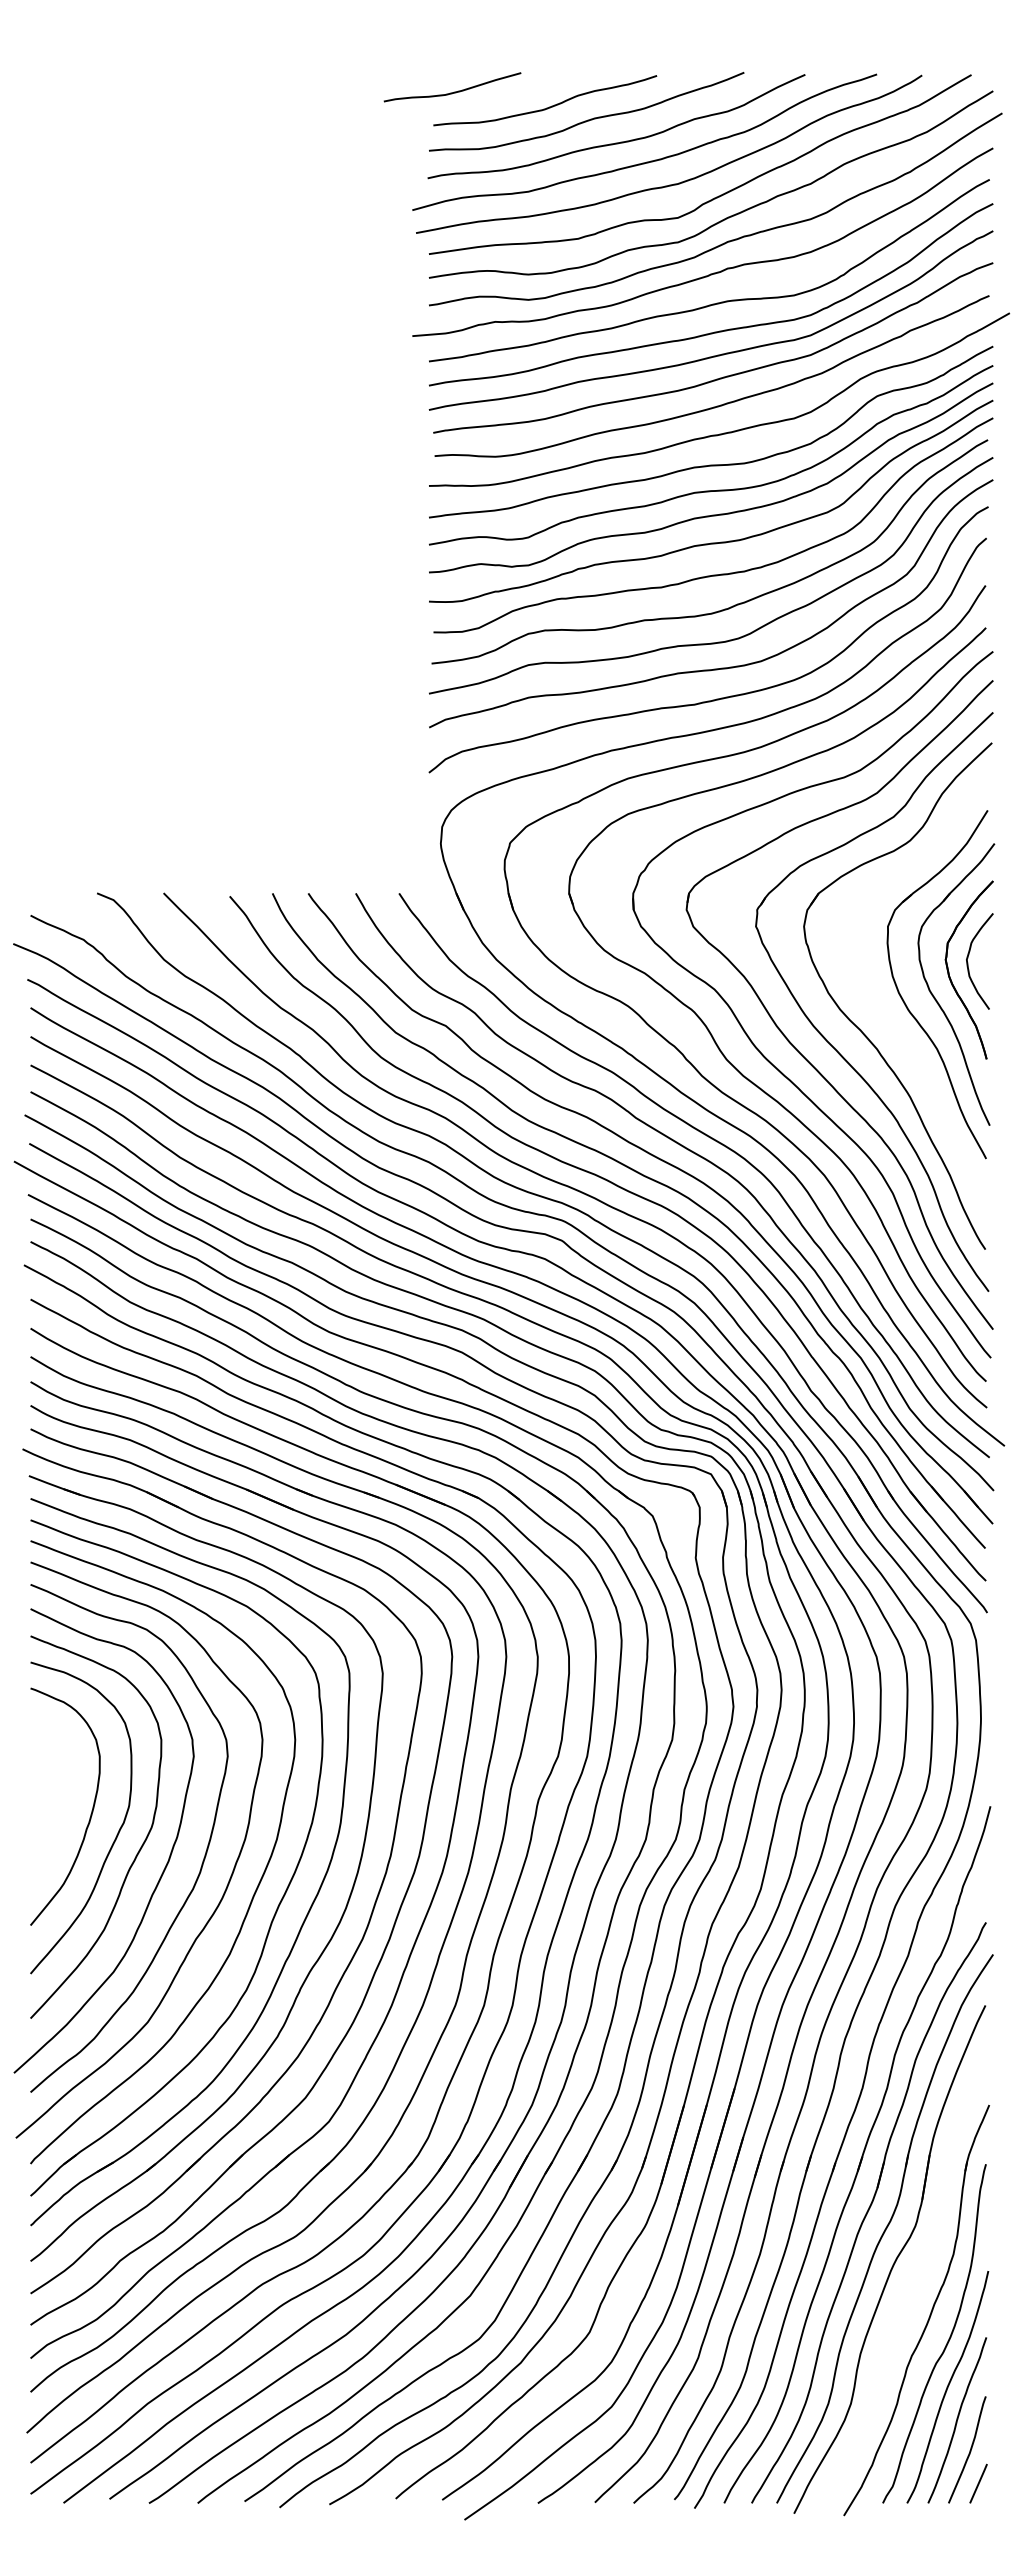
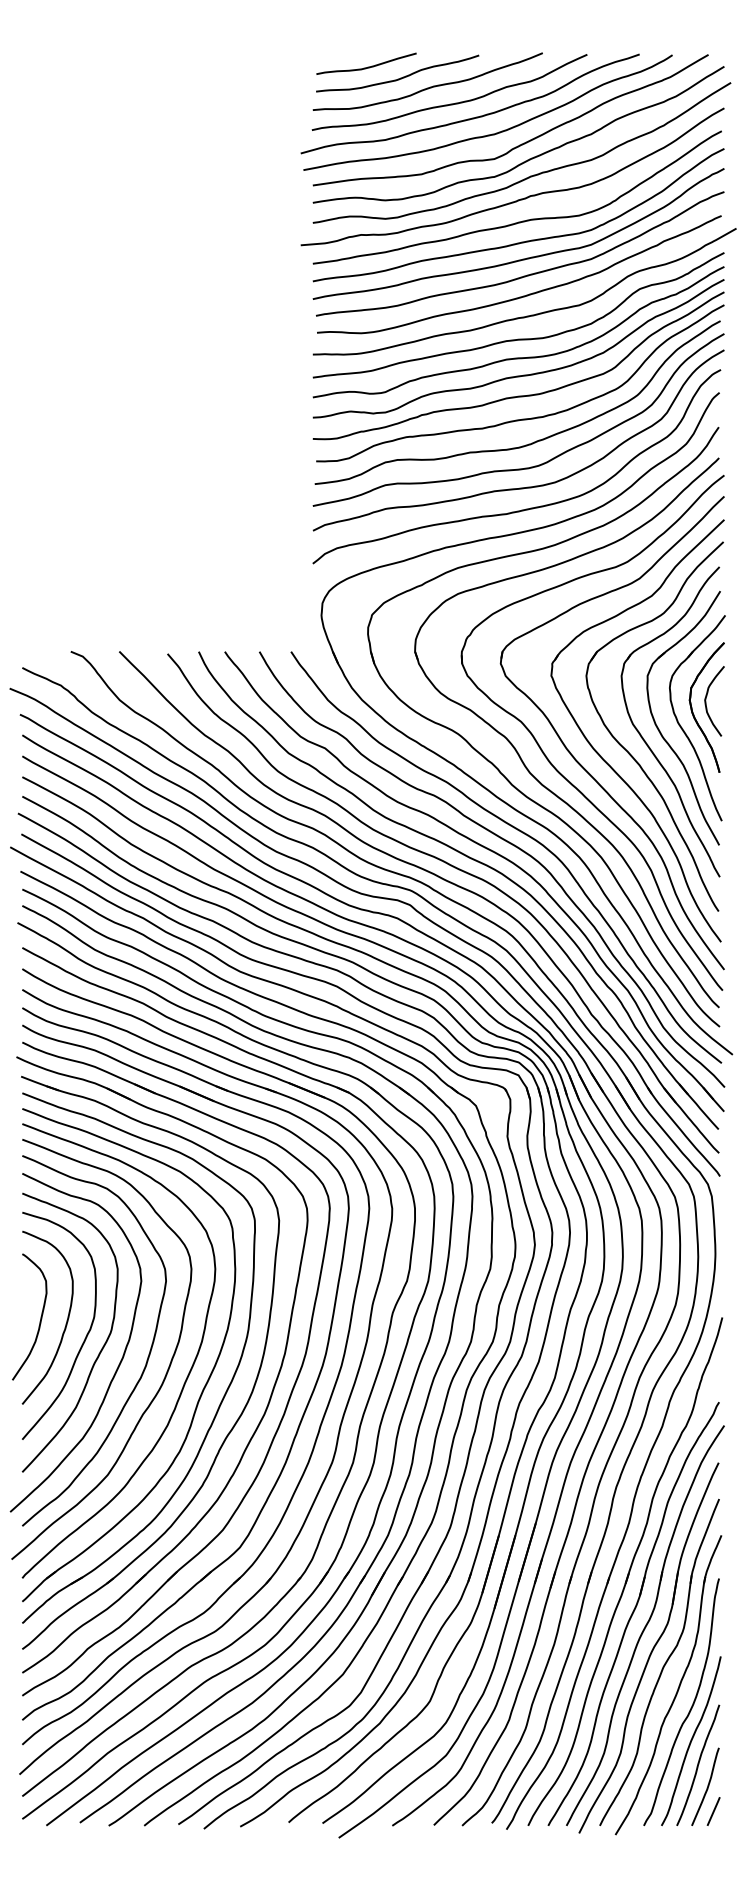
curve: (454, 91) -> (367, 66), moved
part: (883, 1013) -> (644, 739), added
curve: (55, 1807) -> (40, 1318), added
part: (910, 2282) -> (664, 1664), added

